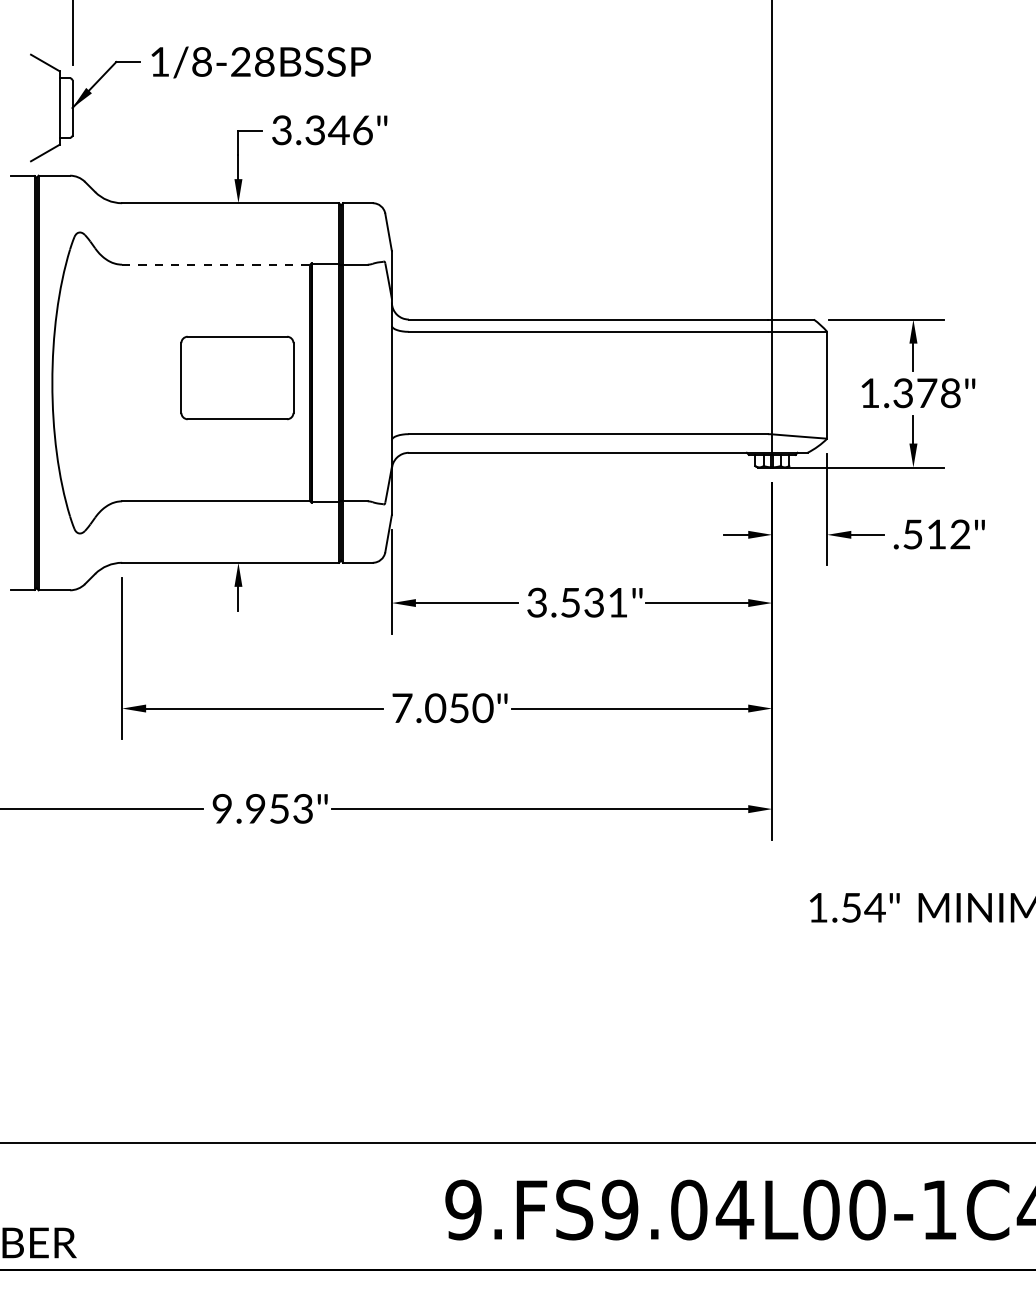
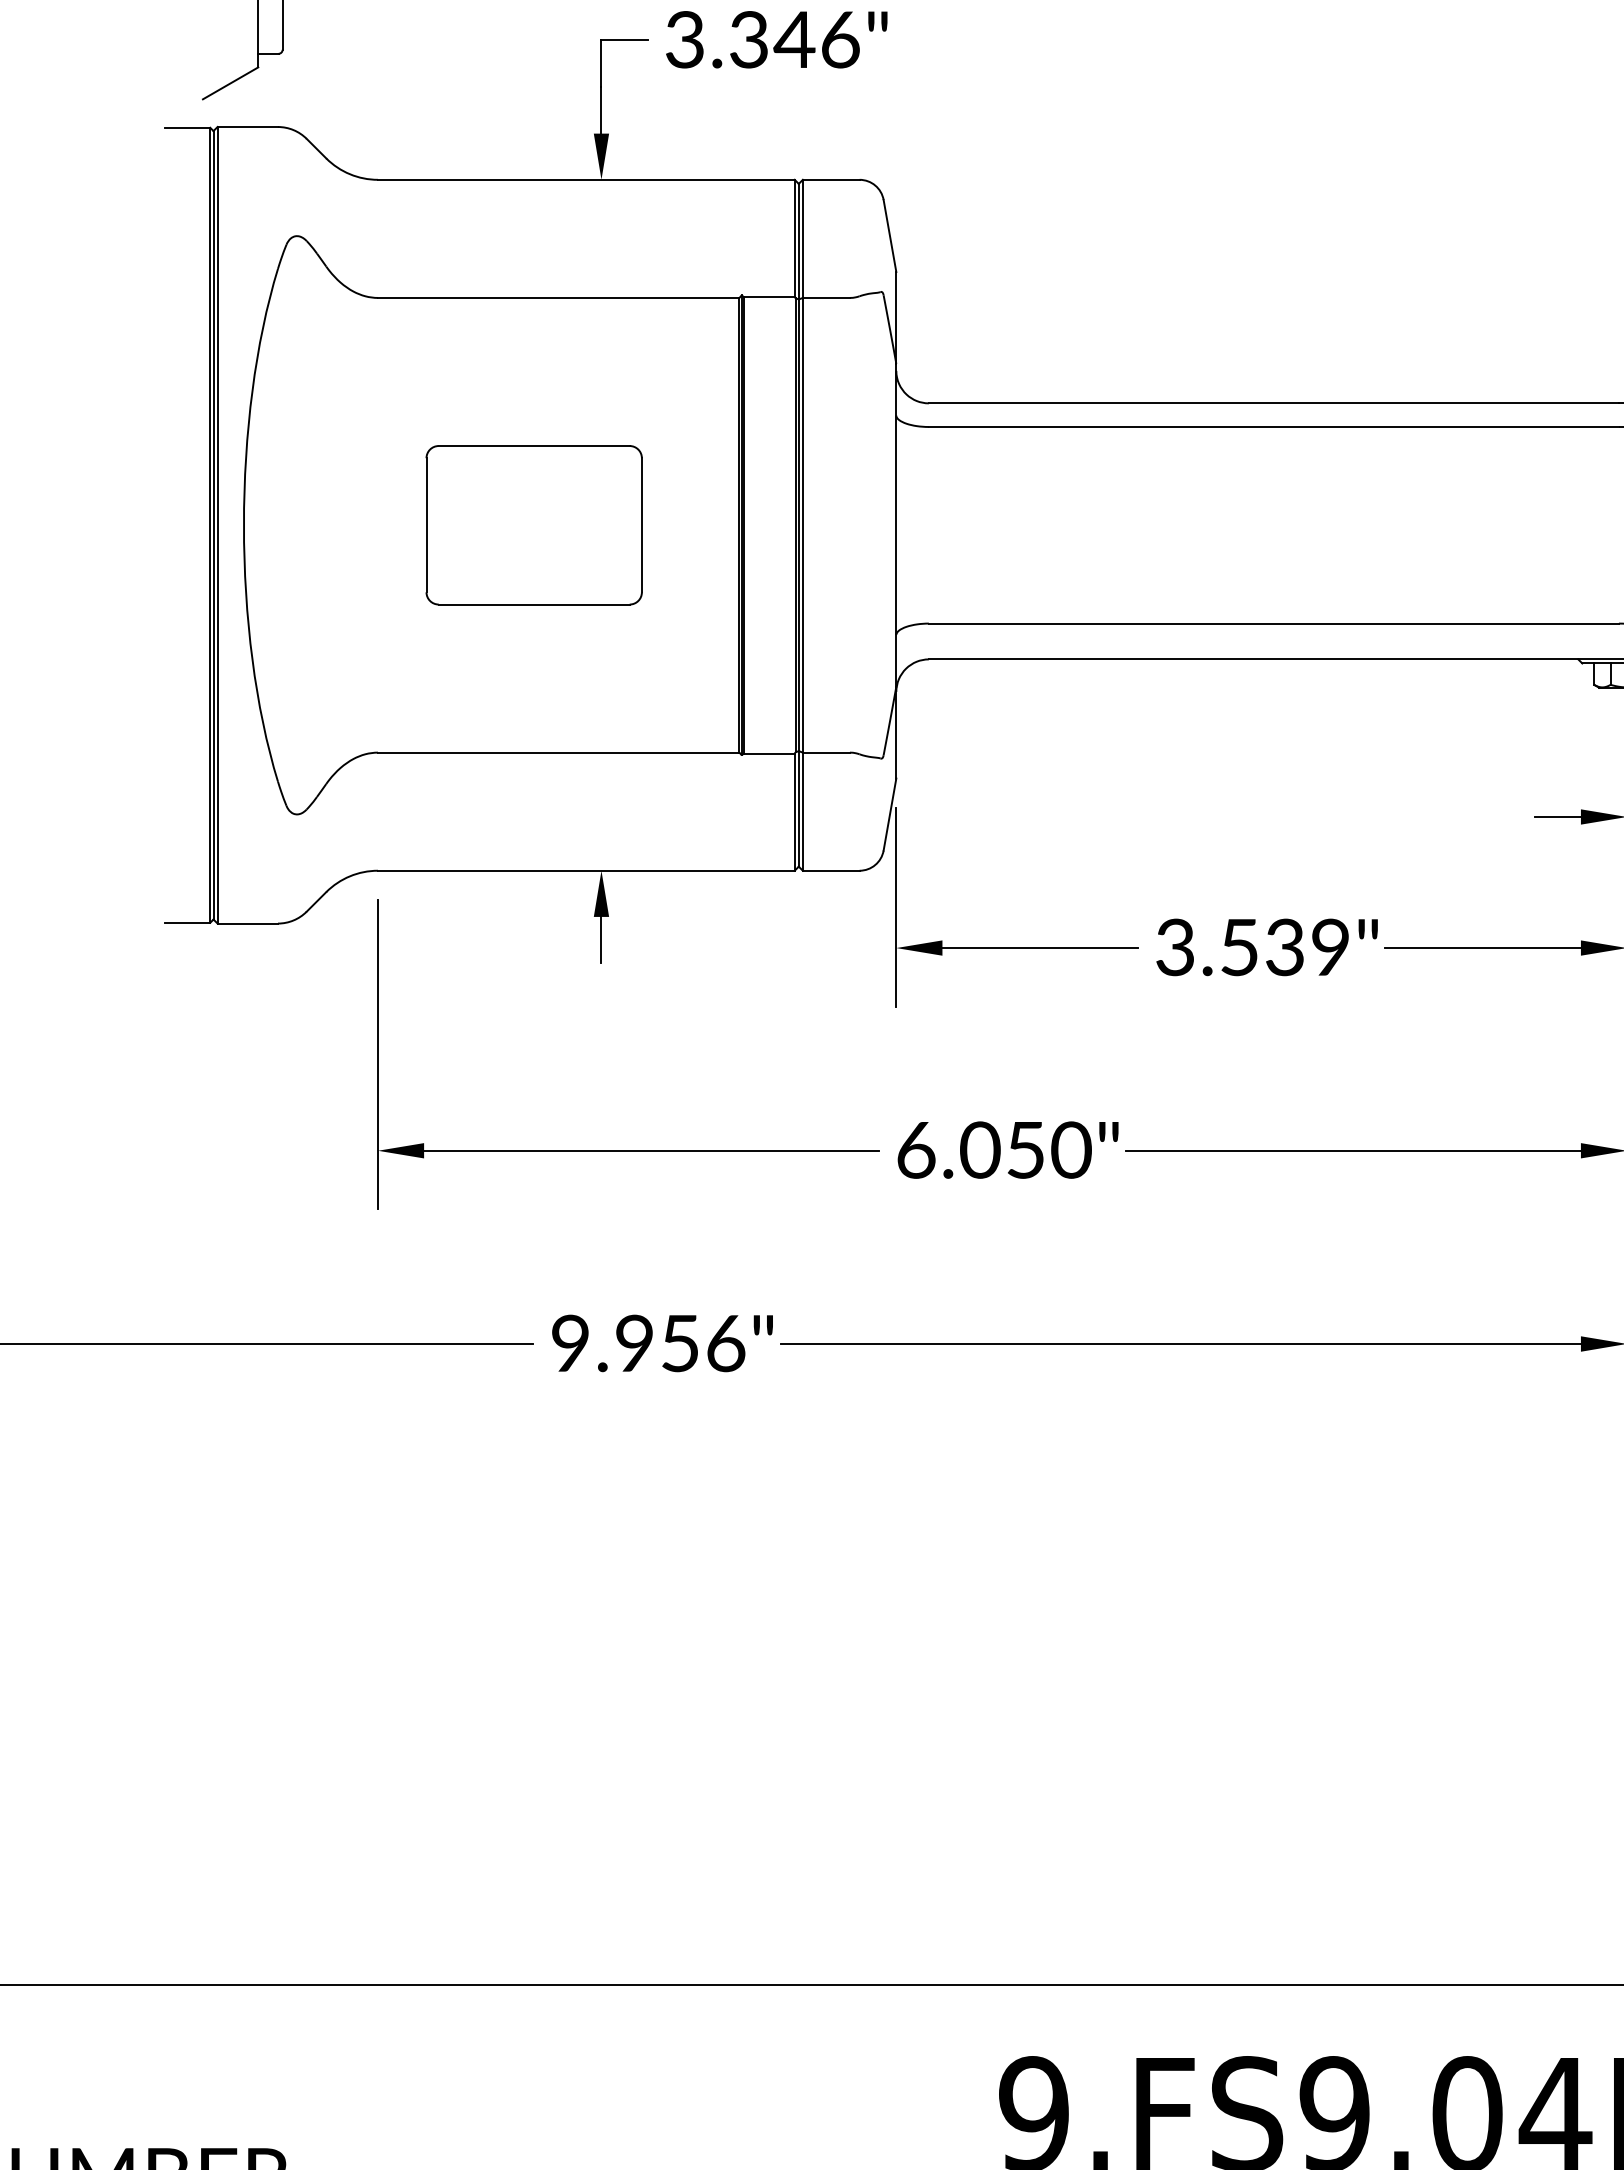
line: (216, 264) -> (559, 297), dashed -> solid
part: (237, 377) -> (534, 524), moved
text: (617, 602) -> (1329, 946), 3.531" -> 3.539"
text: (402, 708) -> (916, 1150), 7.050" -> 6.050"
text: (303, 808) -> (726, 1342), 9.953" -> 9.956"

